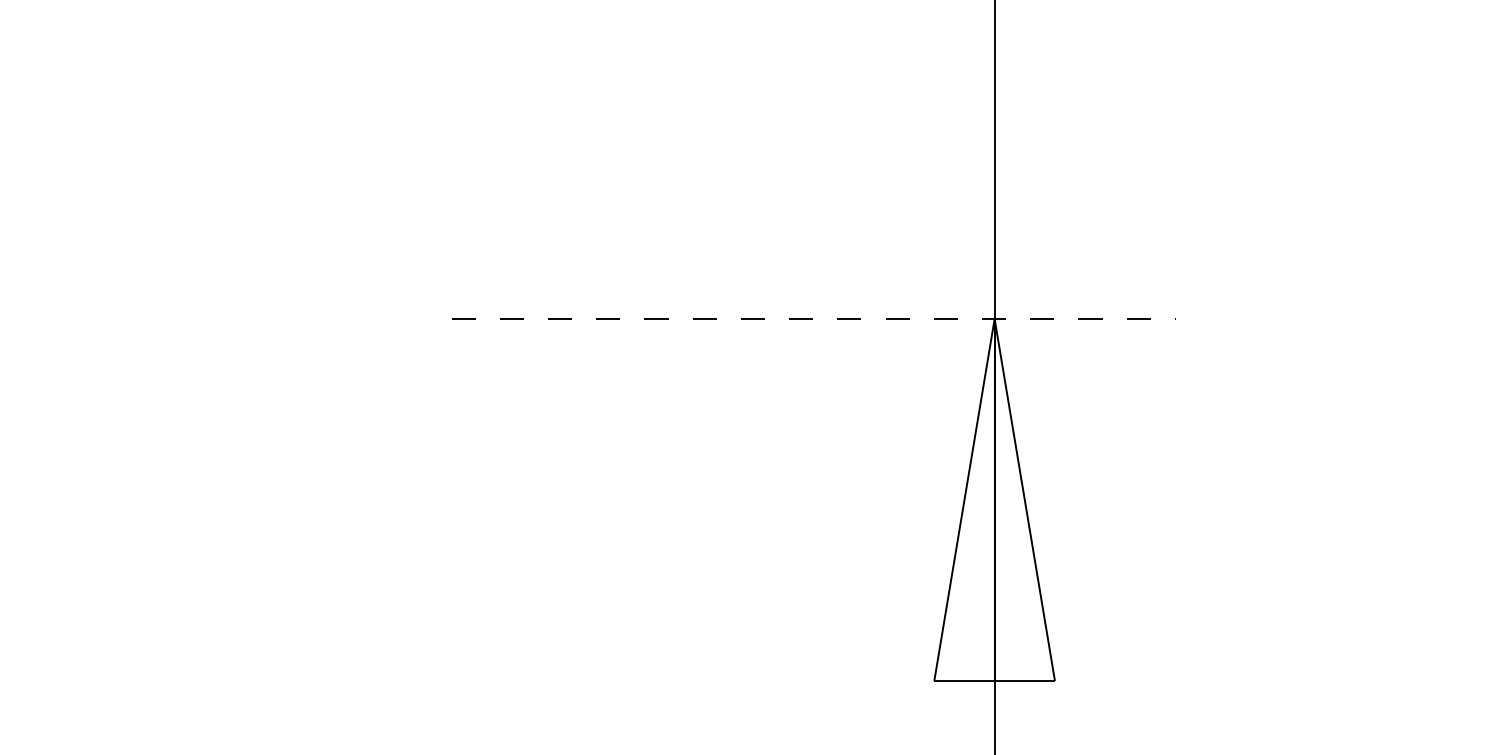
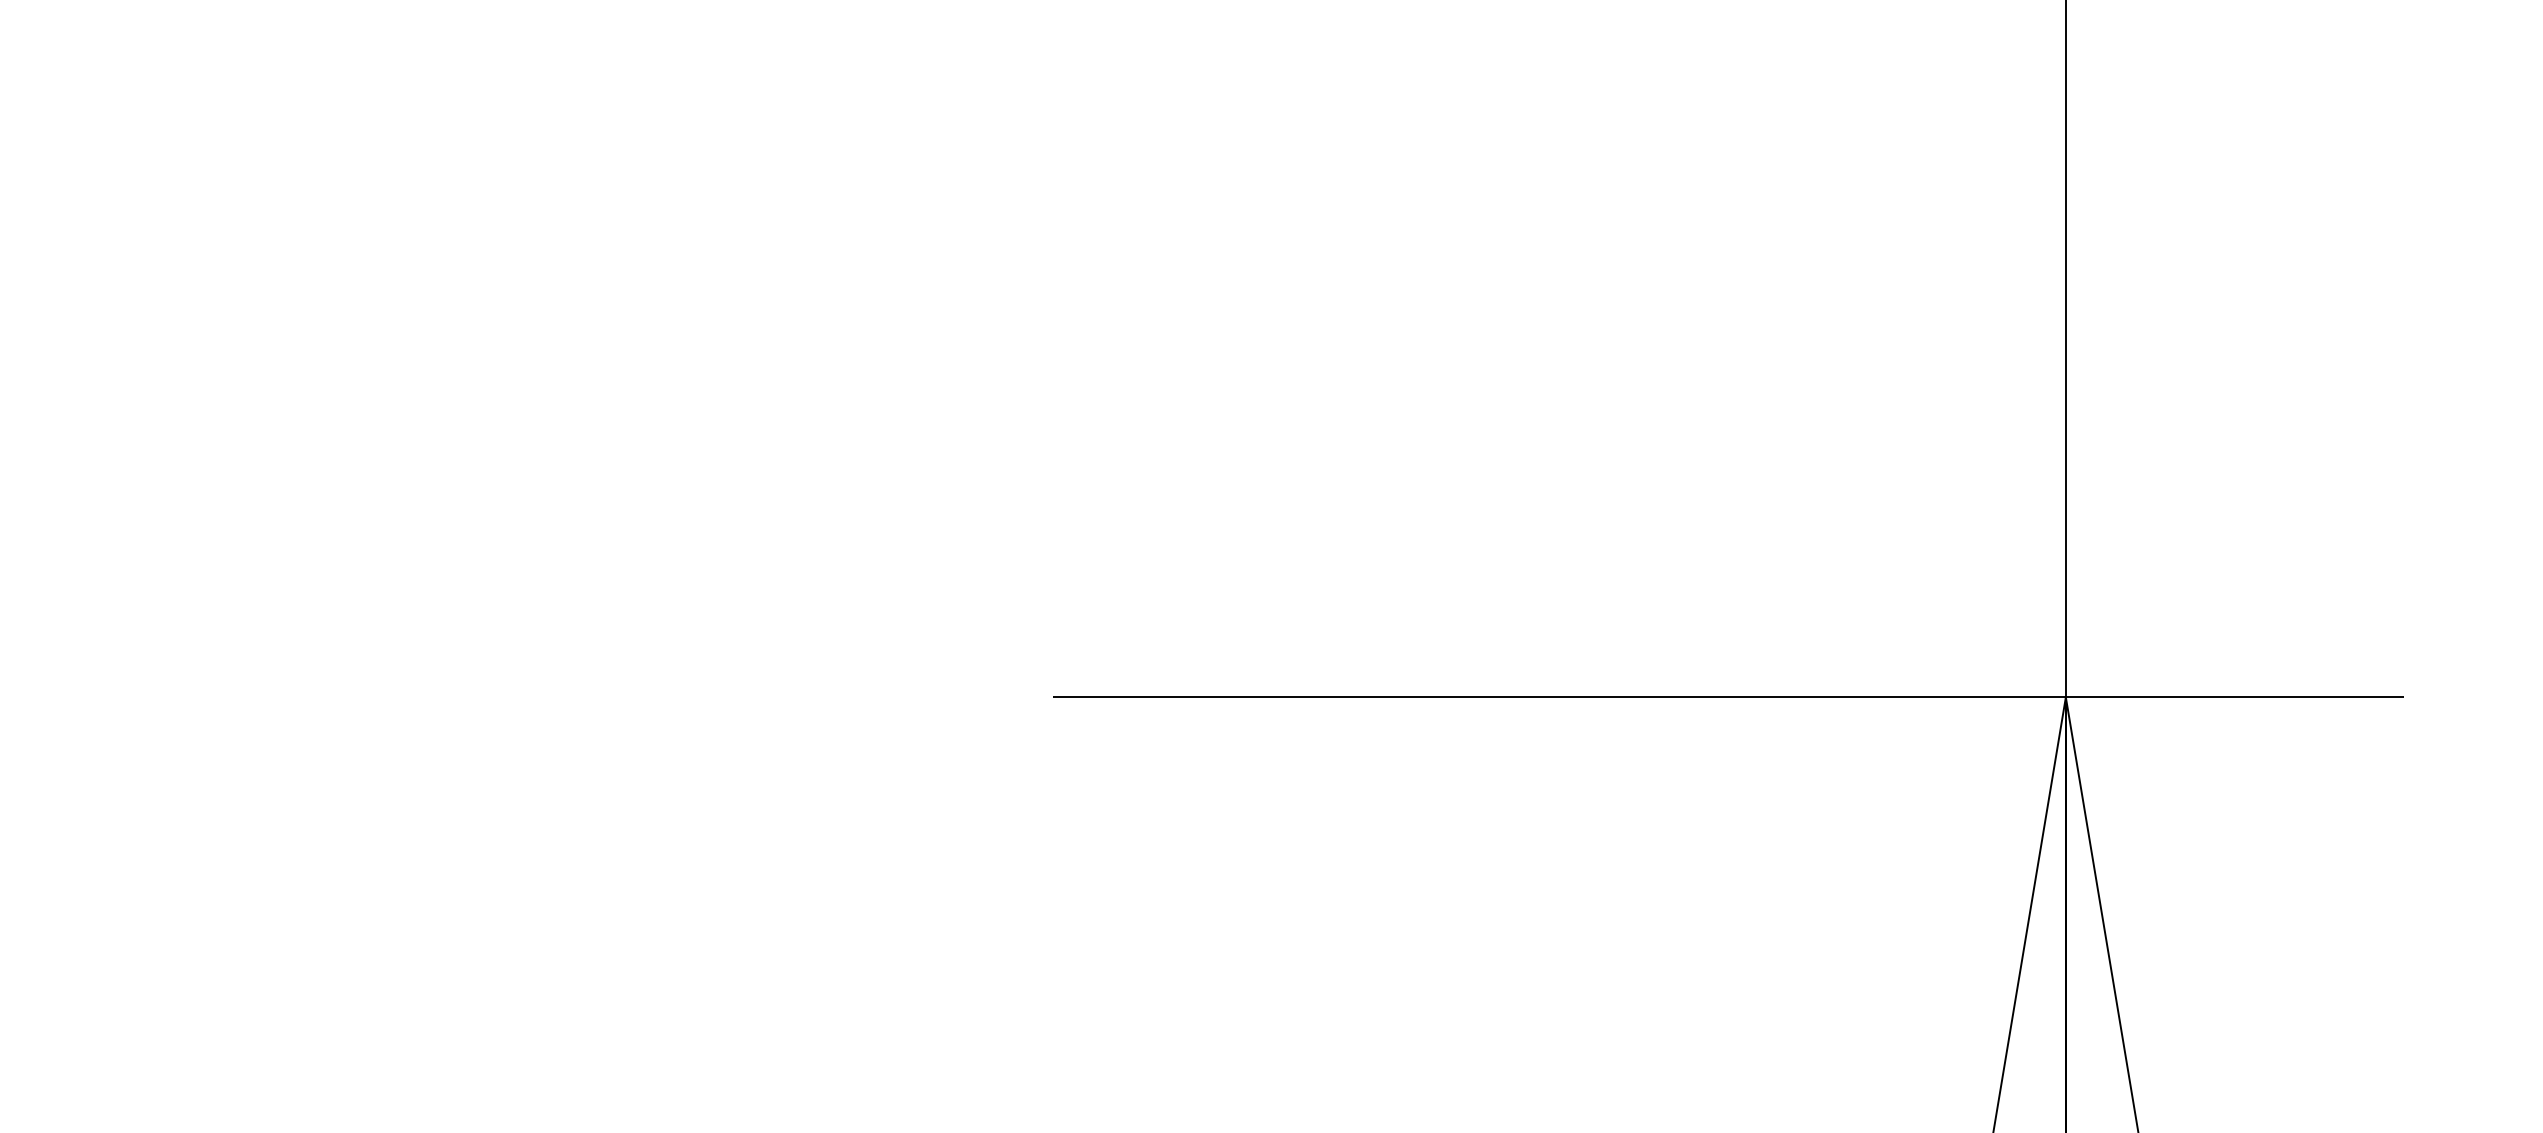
line: (814, 319) -> (1729, 698), dashed -> solid

